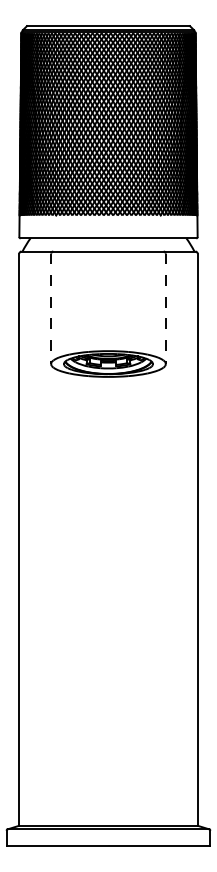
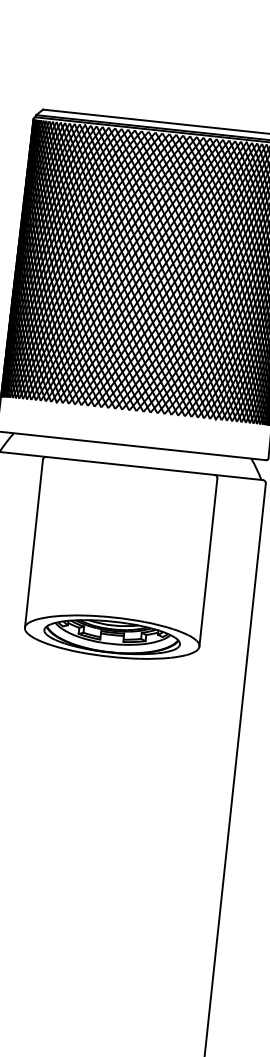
line: (51, 309) -> (34, 544), dashed -> solid
line: (165, 309) -> (207, 563), dashed -> solid

